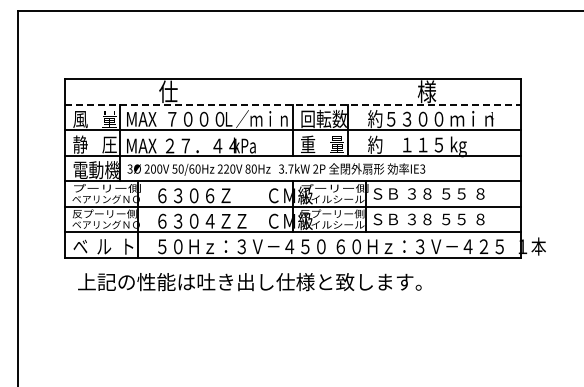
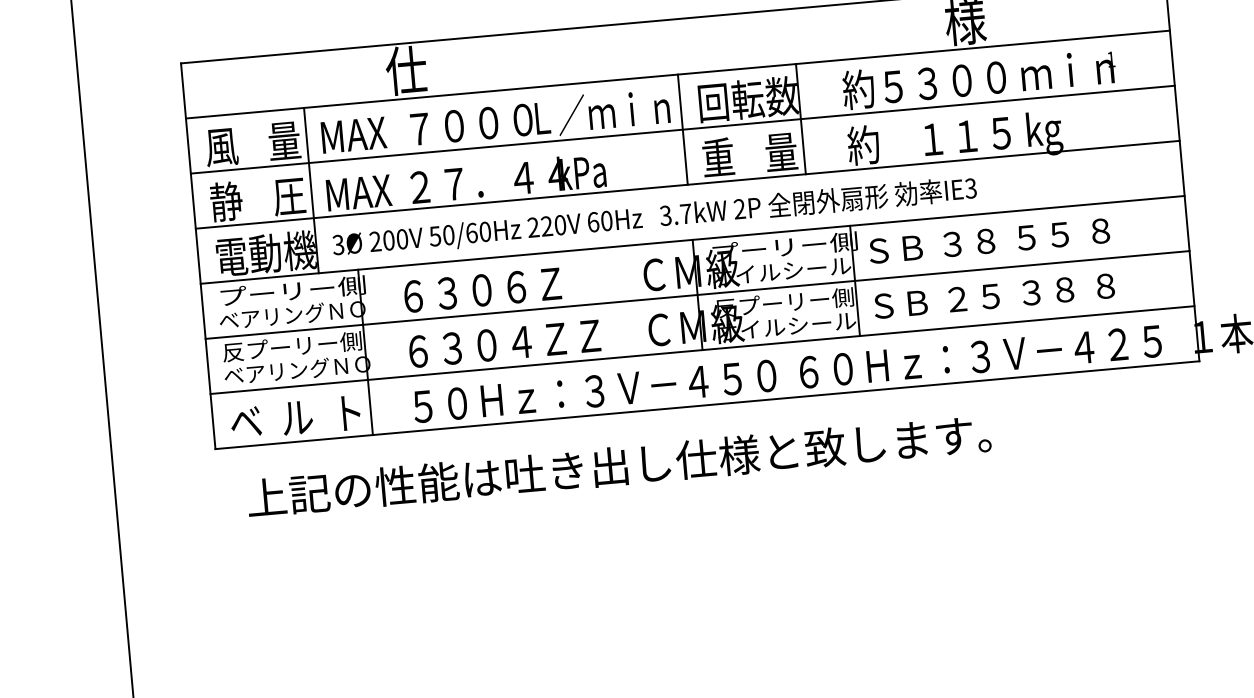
line: (292, 104) -> (676, 74), dashed -> solid
text: (247, 168) -> (592, 221), 80Hz -> 60Hz
text: (436, 219) -> (1010, 294), ＳＢ ３８ ５５ ８ -> ＳＢ ２５ ３８ ８

